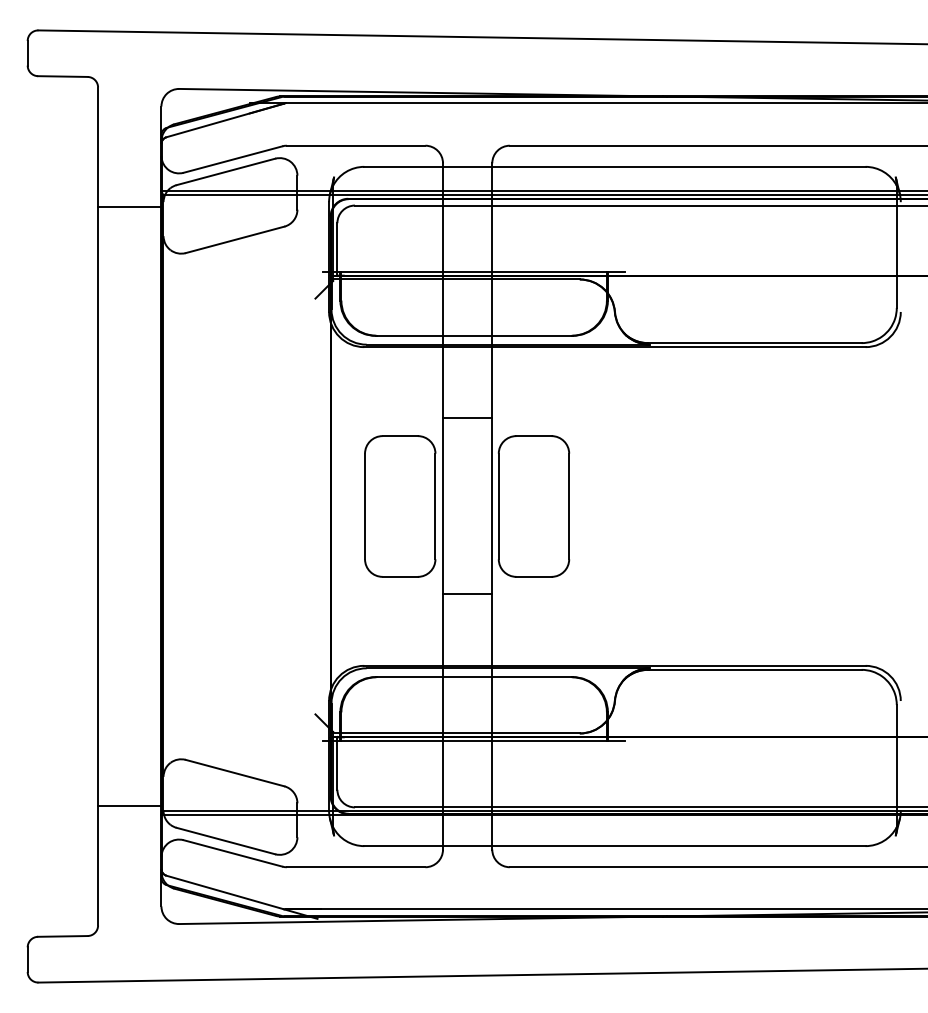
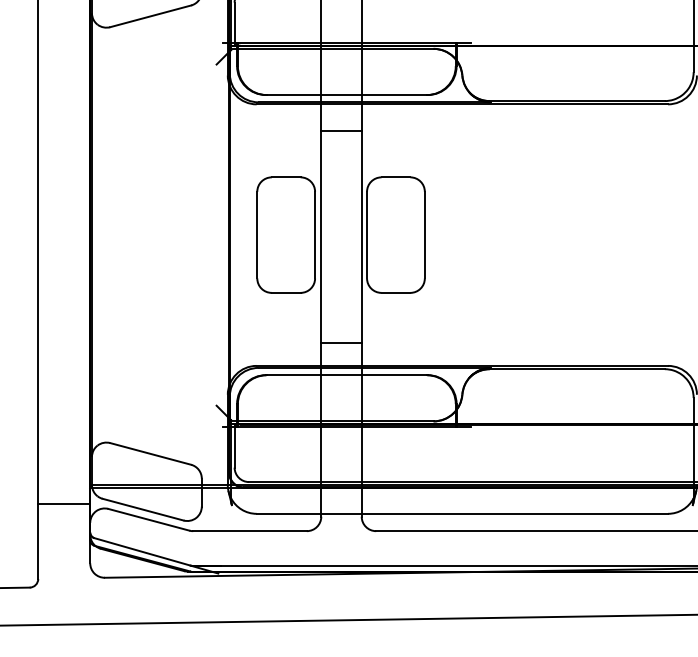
line: (467, 418) -> (341, 130), moved
line: (467, 594) -> (341, 342), moved
line: (129, 805) -> (64, 504), moved

